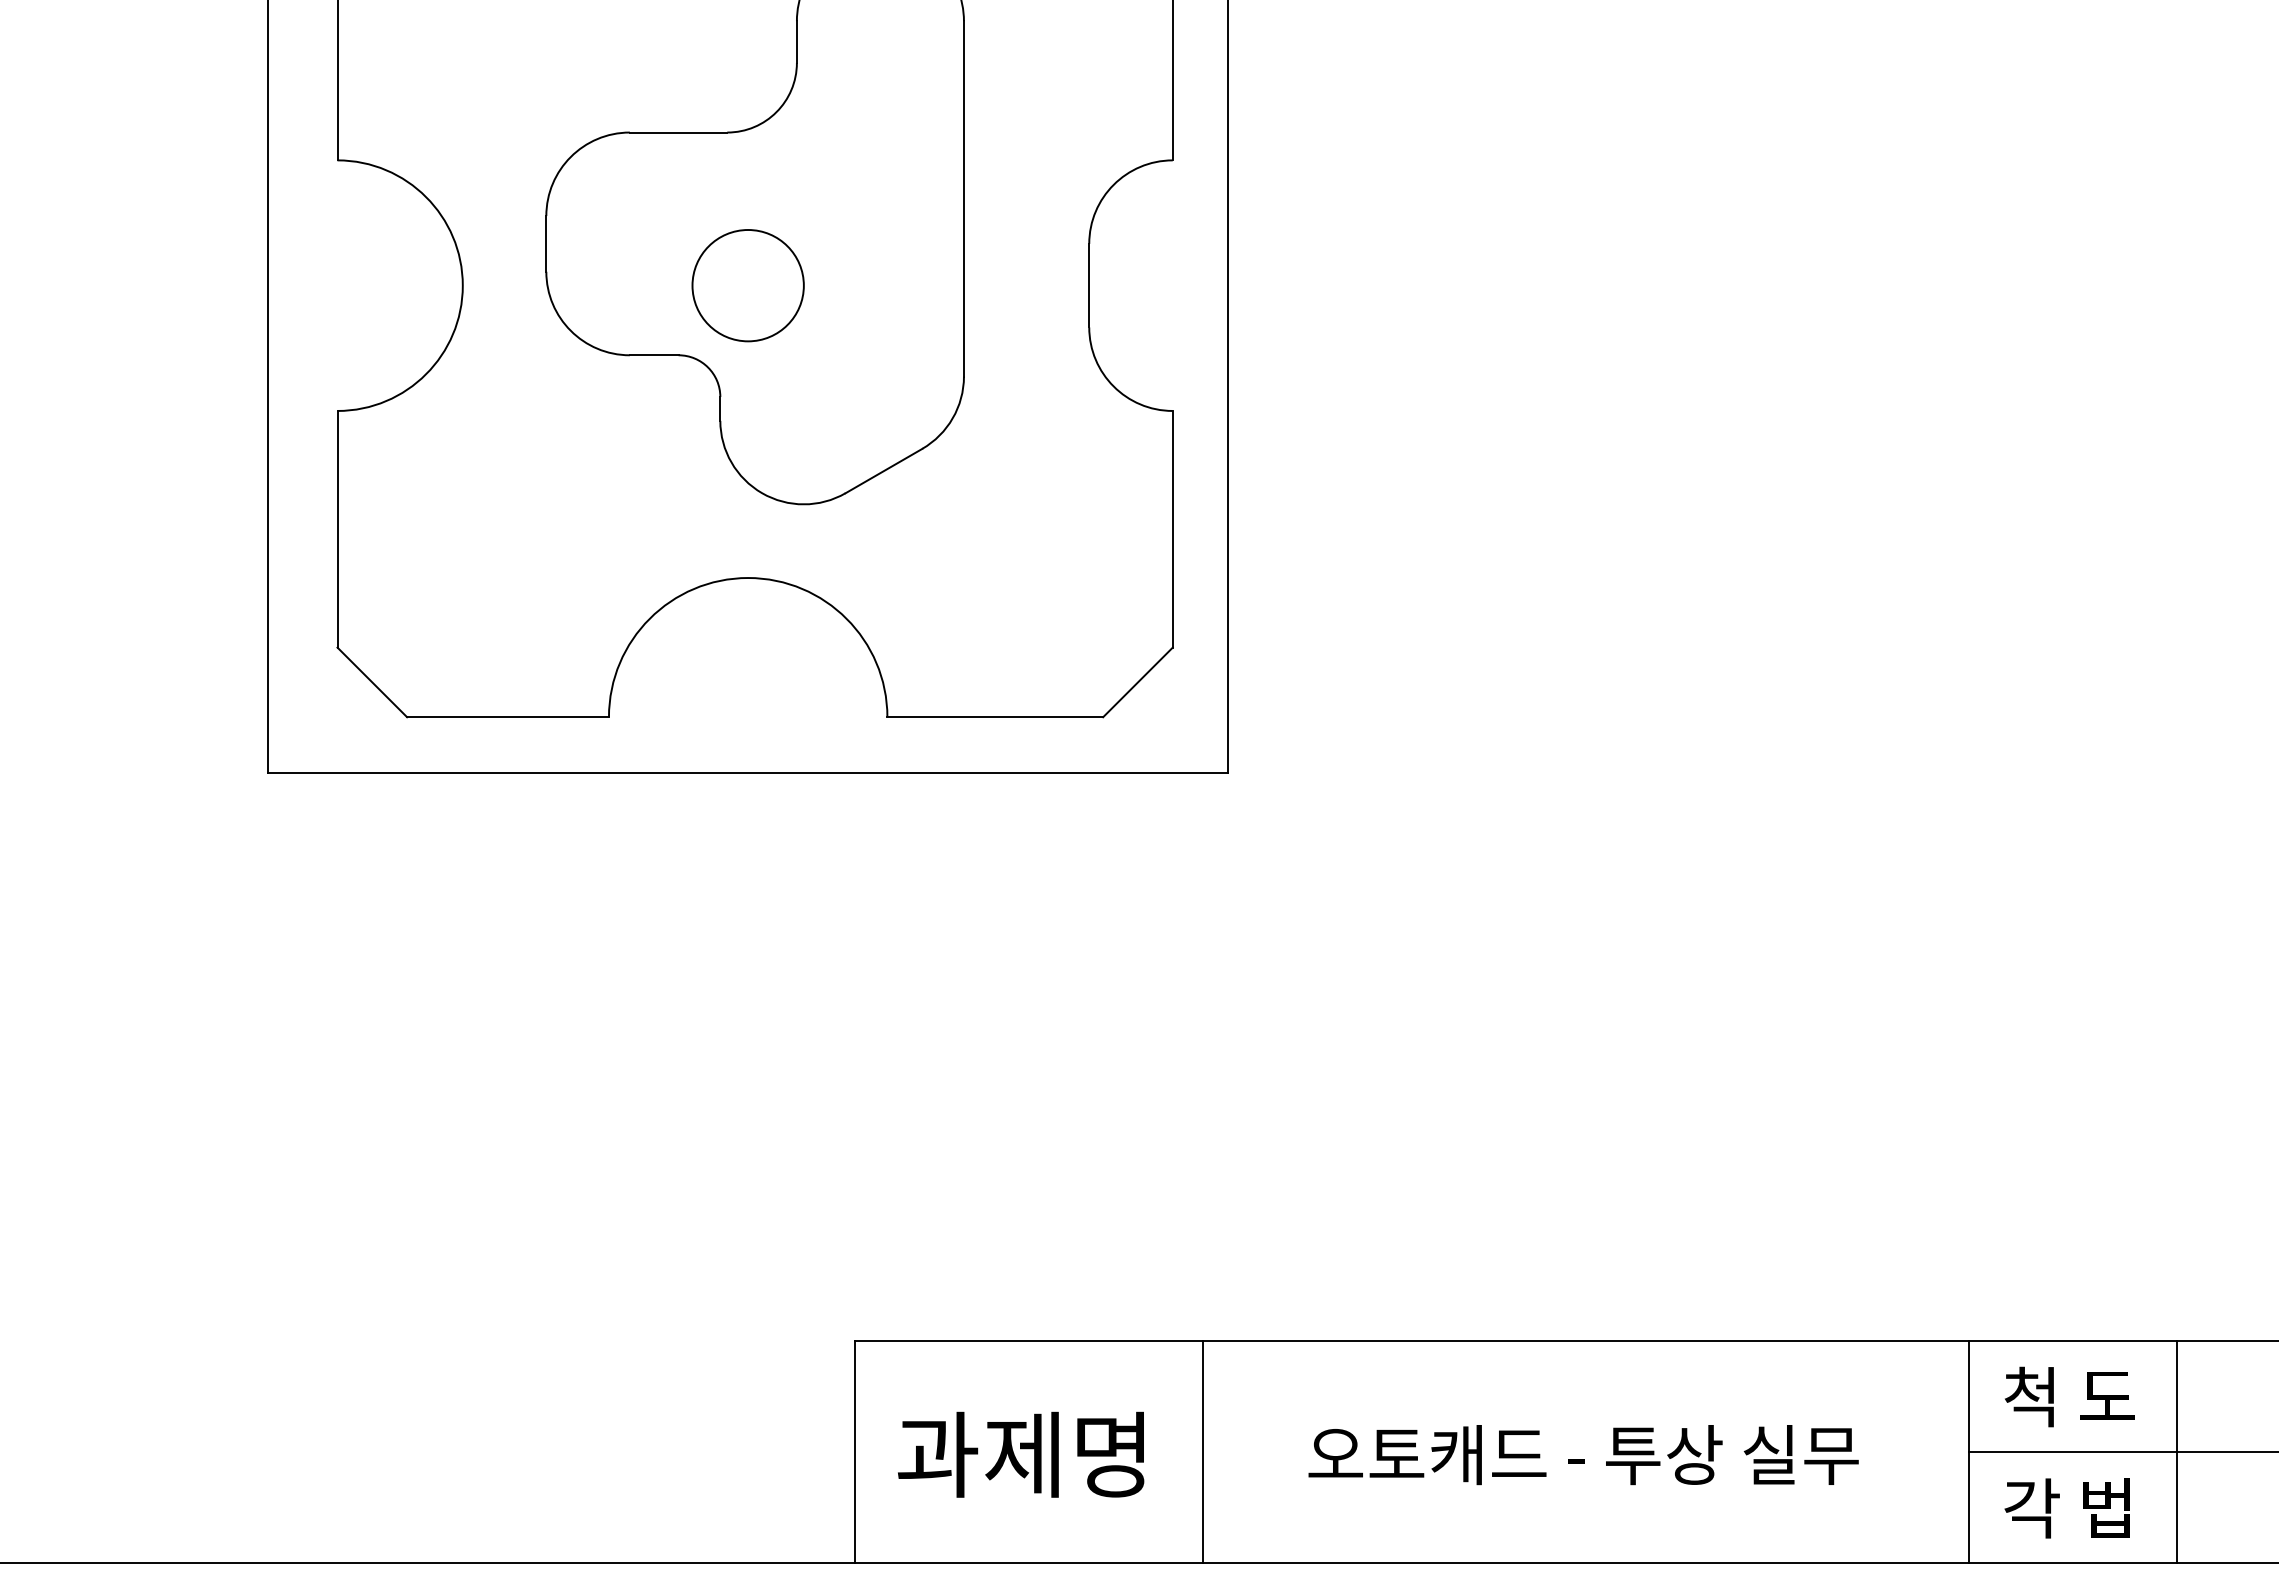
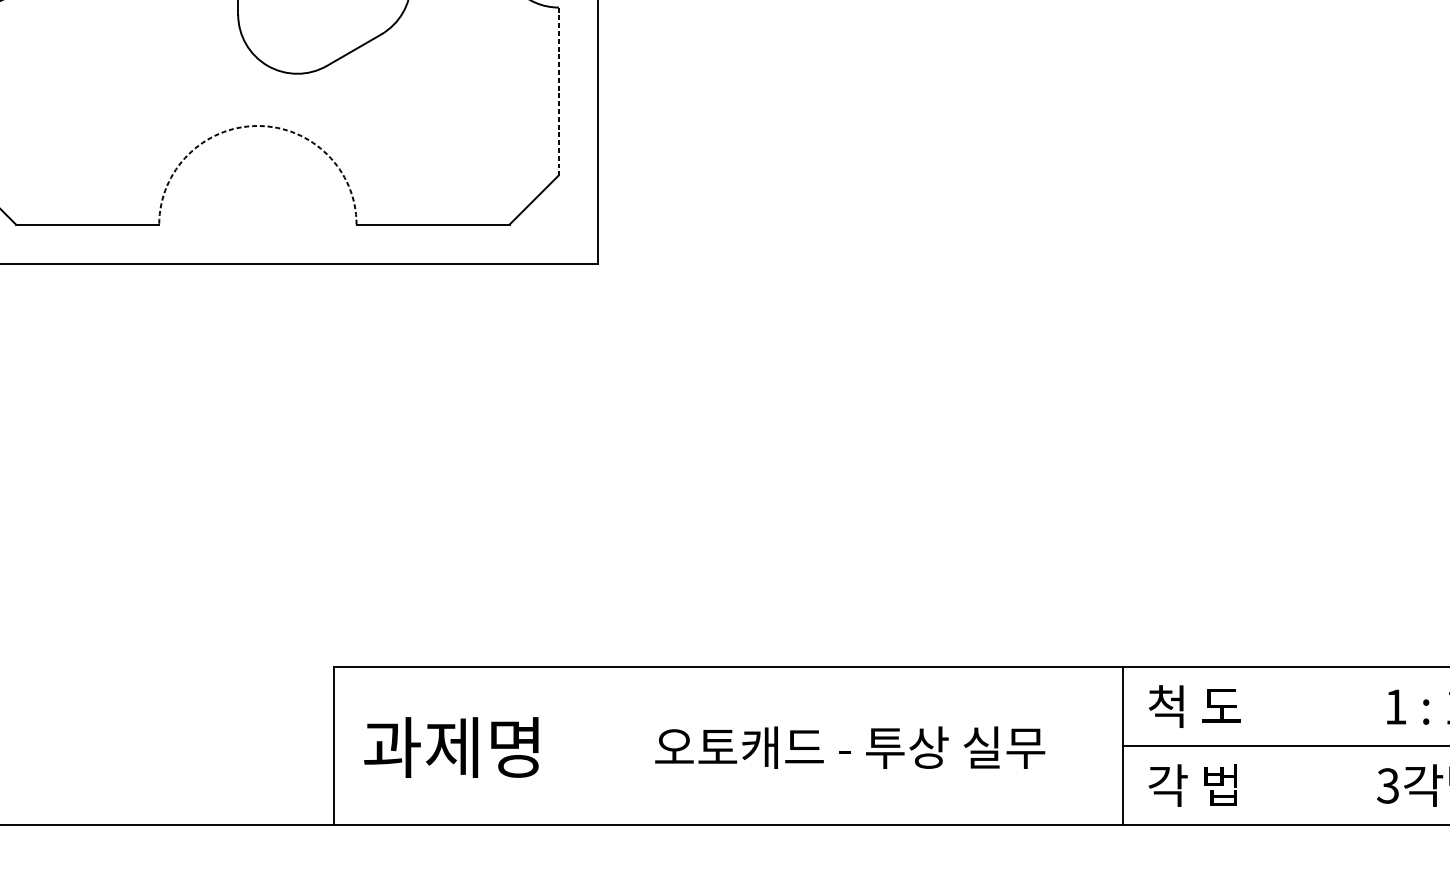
line: (1172, 529) -> (558, 91), solid -> dashed
arc: (748, 578) -> (258, 126), solid -> dashed
line: (1202, 1451) -> (579, 745), removed
line: (2177, 1451) -> (1271, 745), removed

